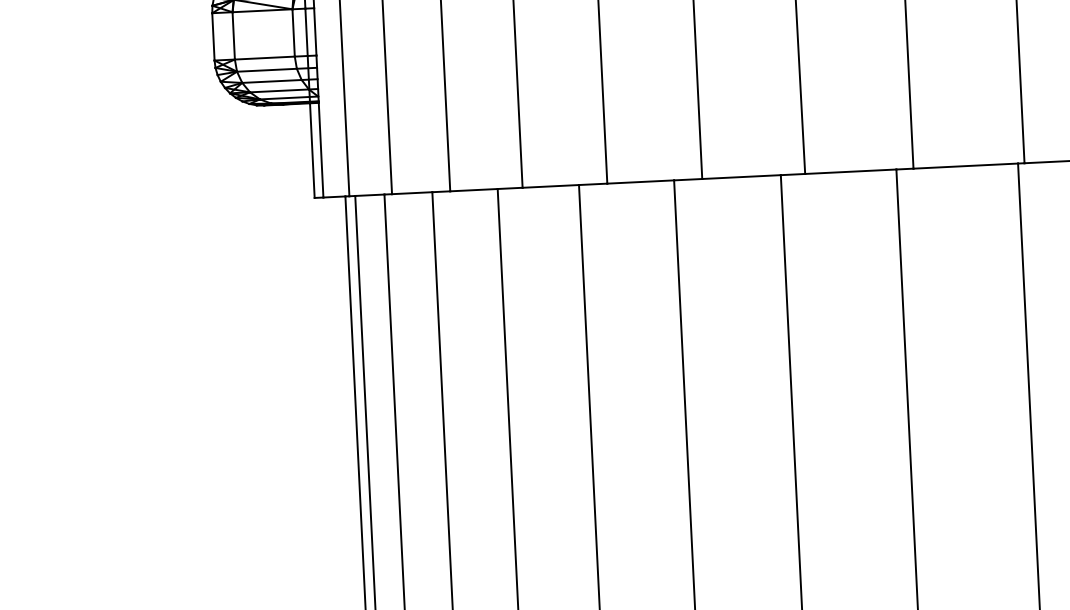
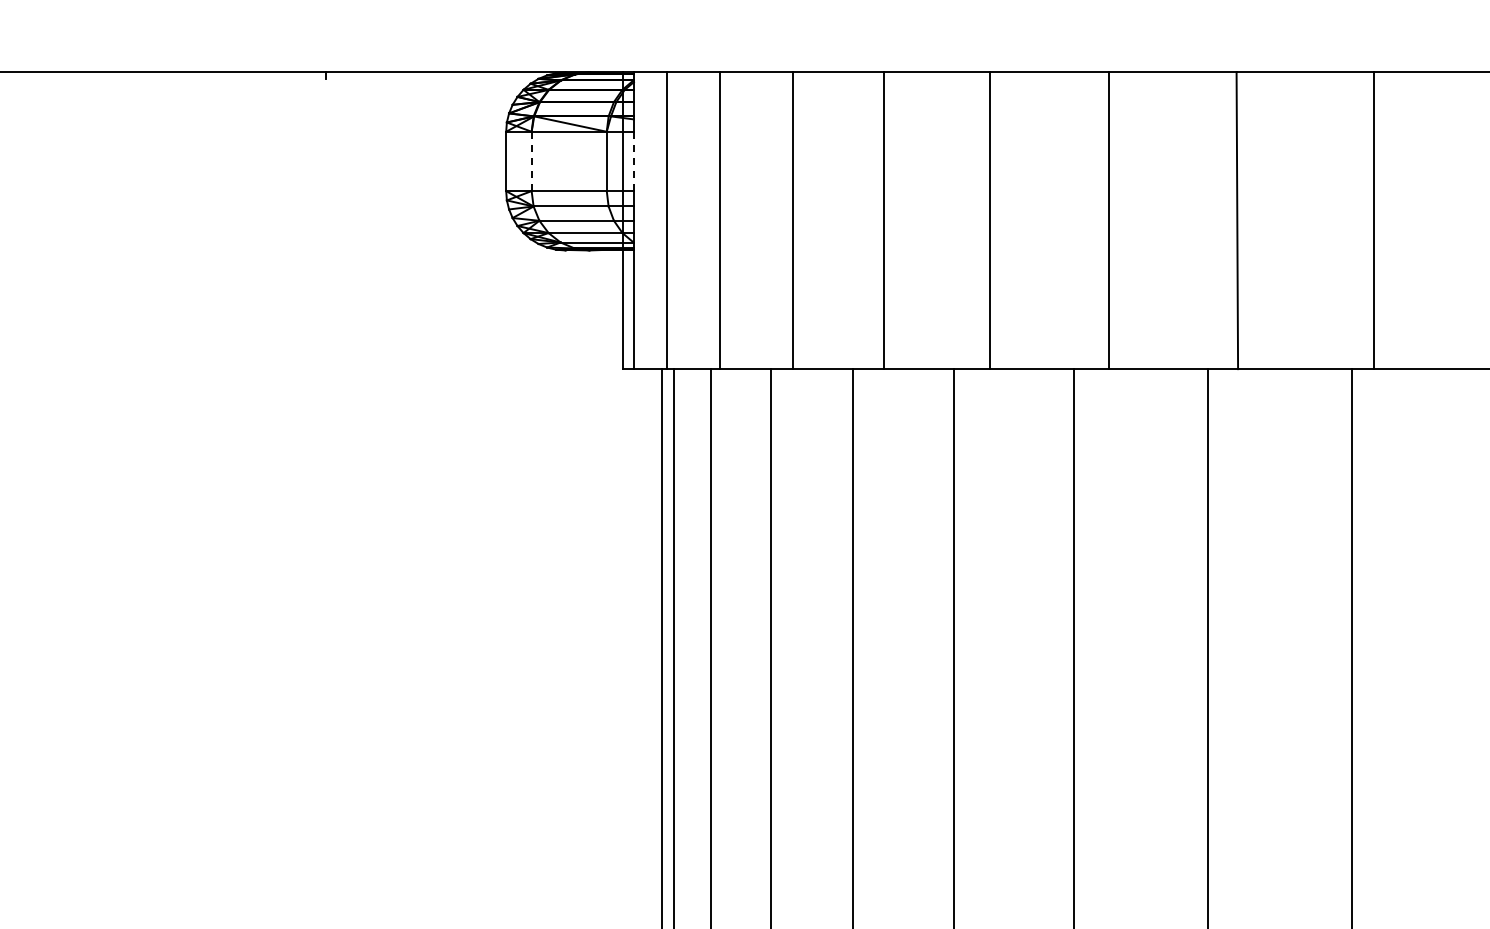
line: (314, 31) -> (633, 161), solid -> dashed
line: (233, 35) -> (531, 161), solid -> dashed

